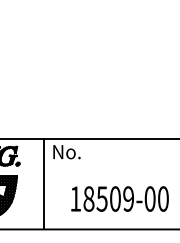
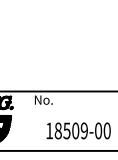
line: (43, 183) -> (28, 120), removed

